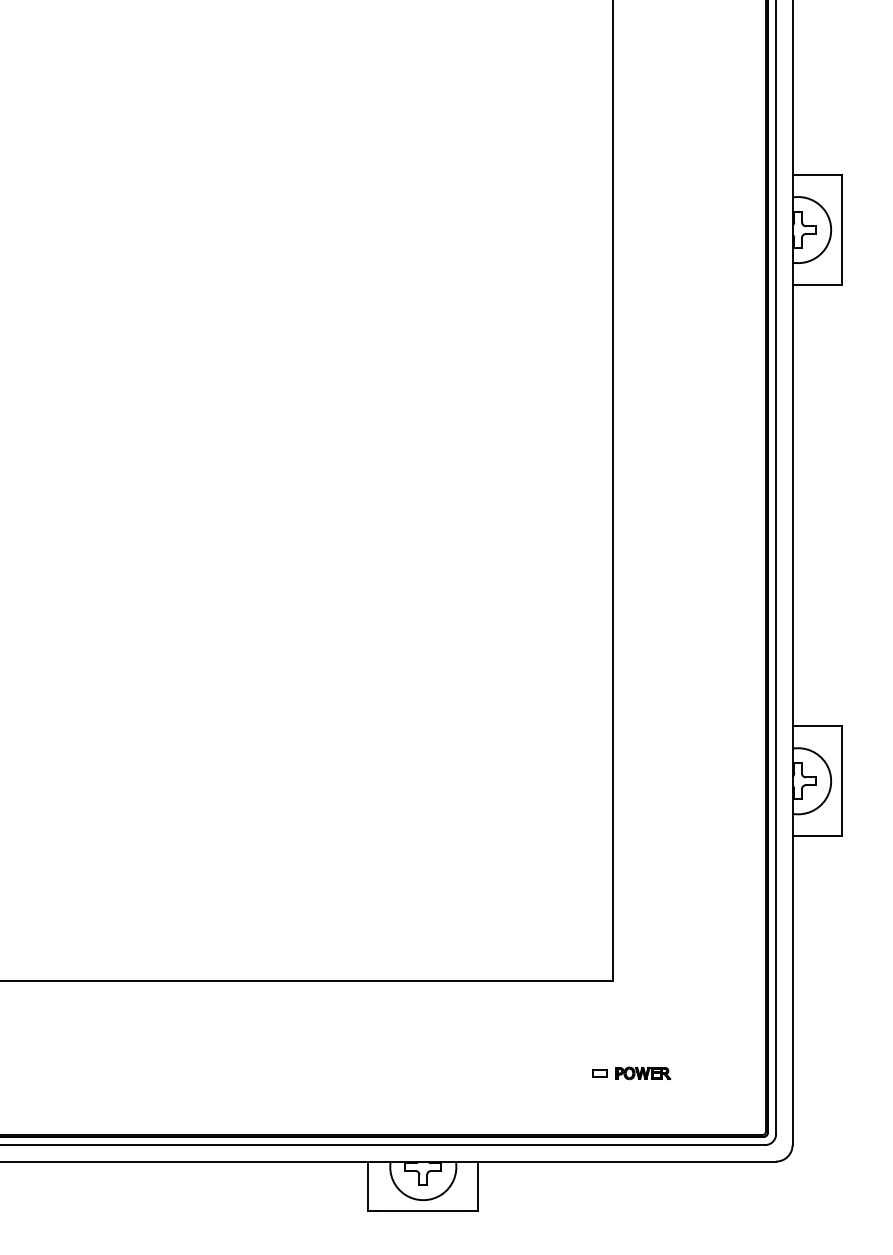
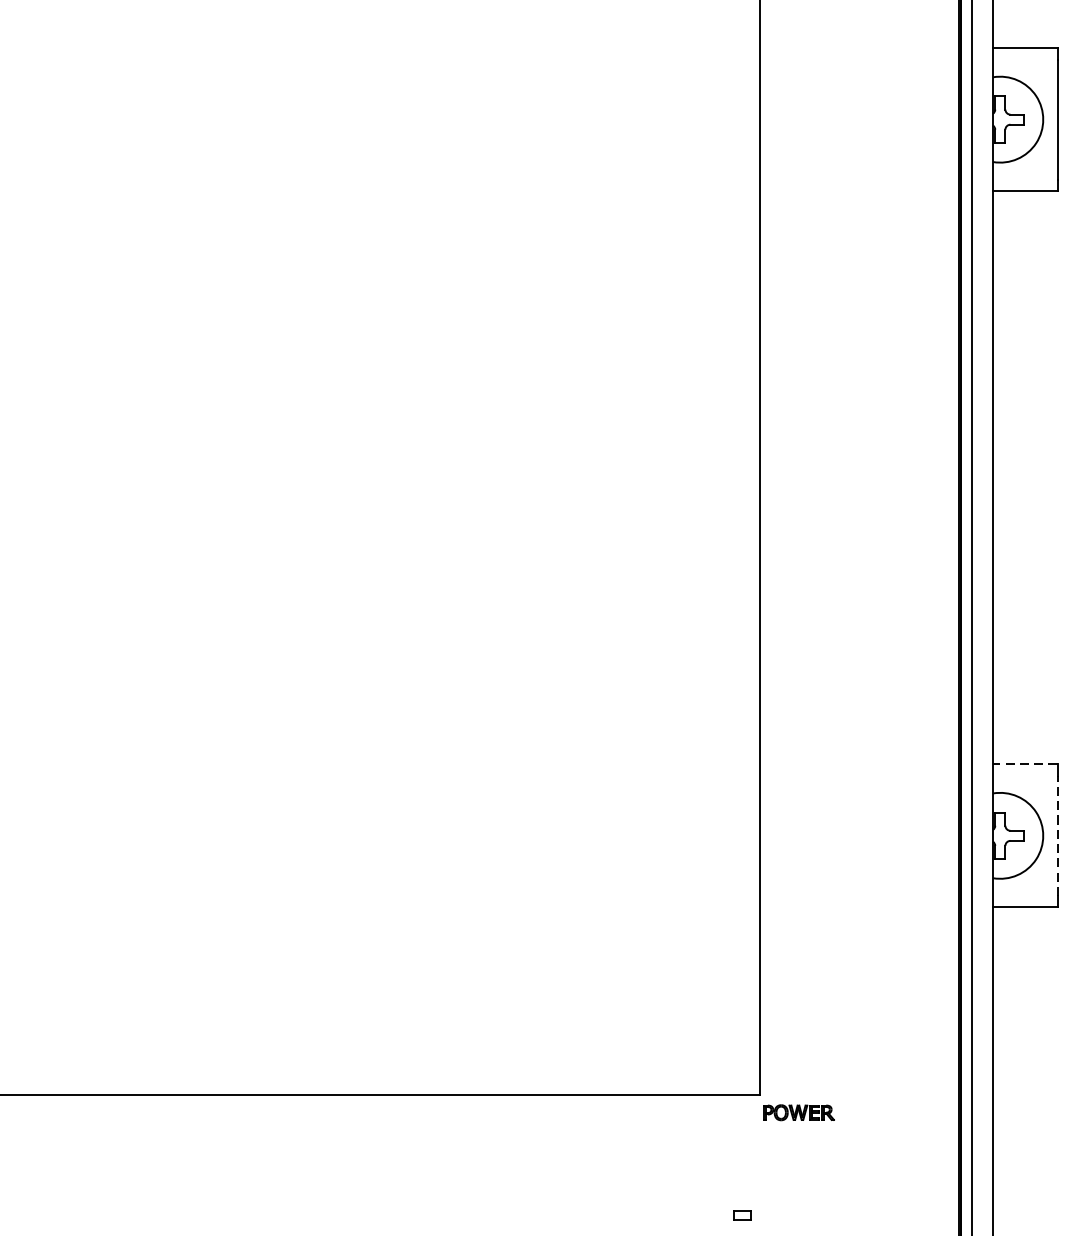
line: (817, 726) -> (1025, 764), solid -> dashed
line: (842, 780) -> (1057, 834), solid -> dashed
part: (643, 1073) -> (799, 1112), moved

